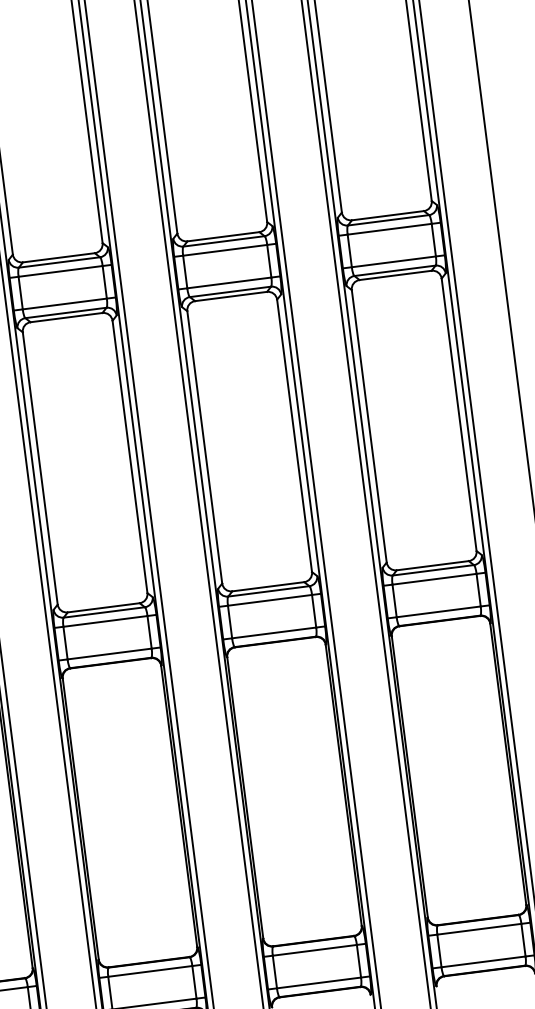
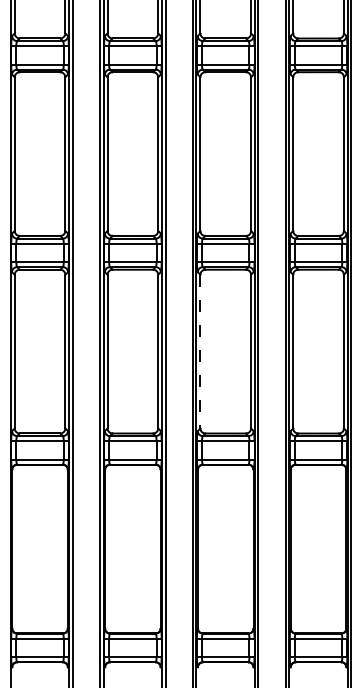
line: (204, 447) -> (200, 351), solid -> dashed

